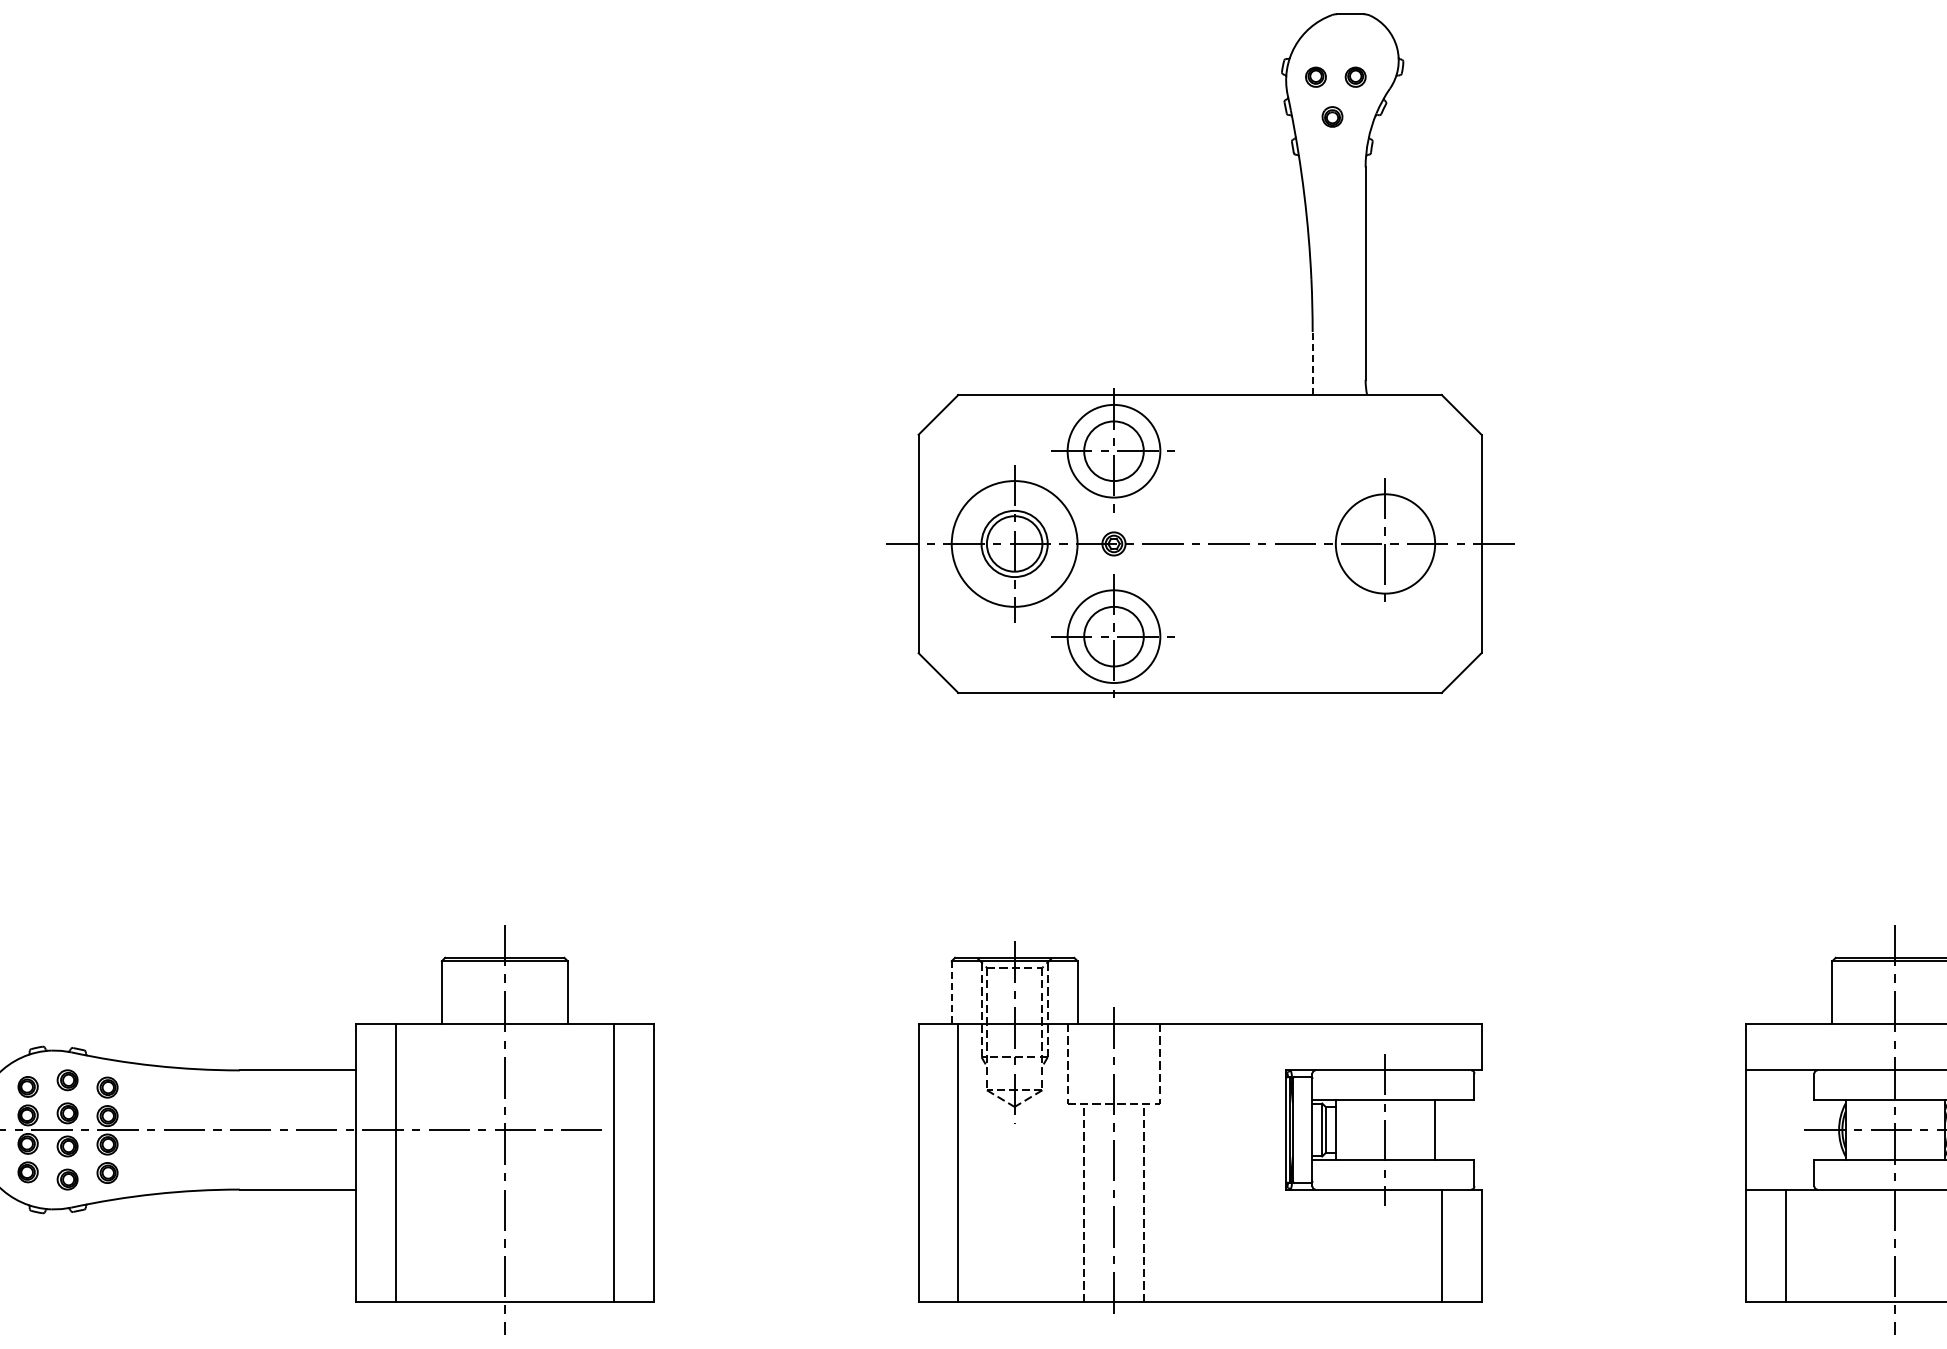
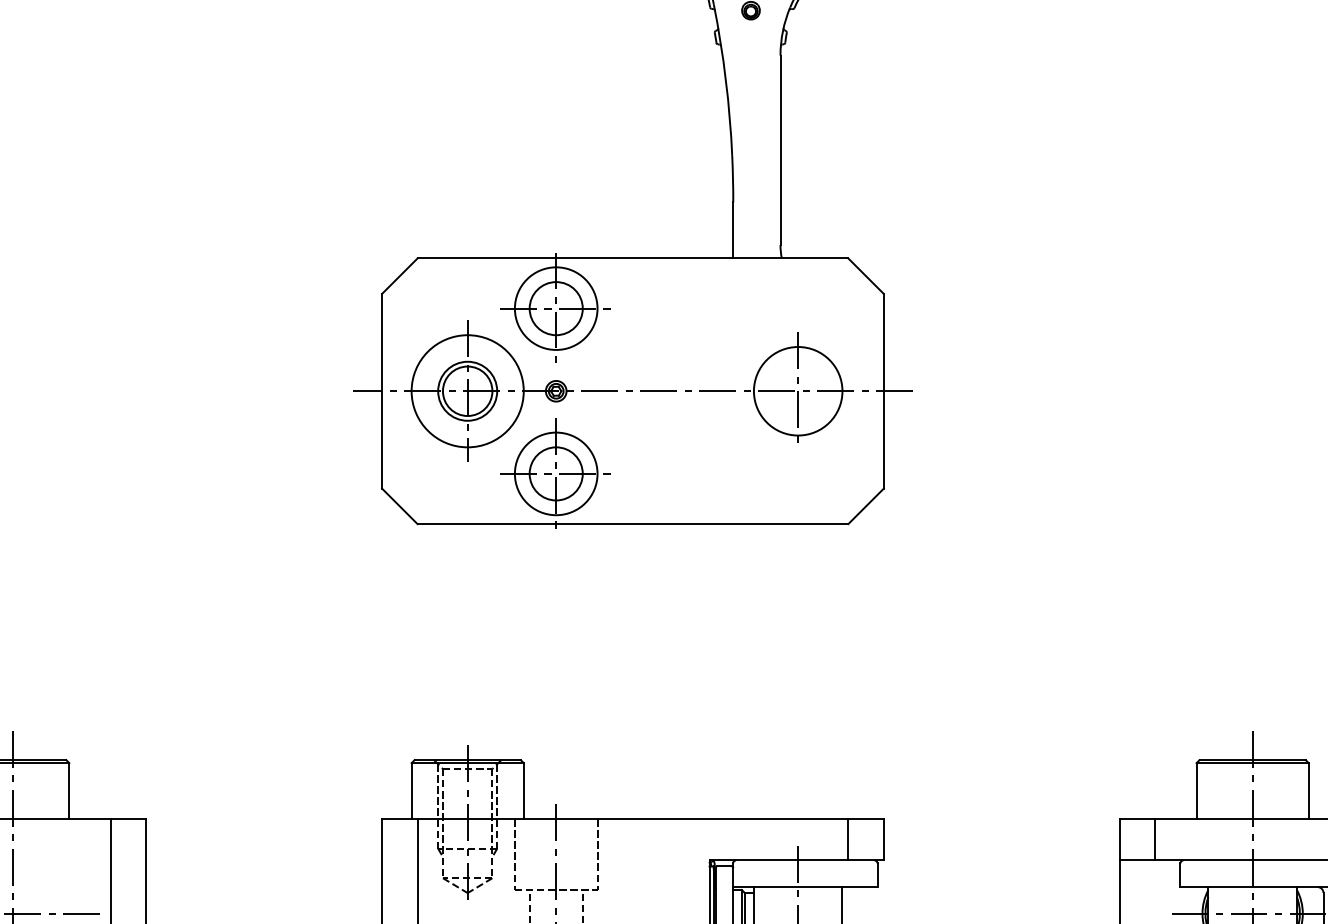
line: (1312, 363) -> (733, 230), dashed -> solid
line: (951, 993) -> (411, 791), dashed -> solid
line: (1441, 1047) -> (848, 840), added
line: (1786, 1047) -> (1155, 840), added

